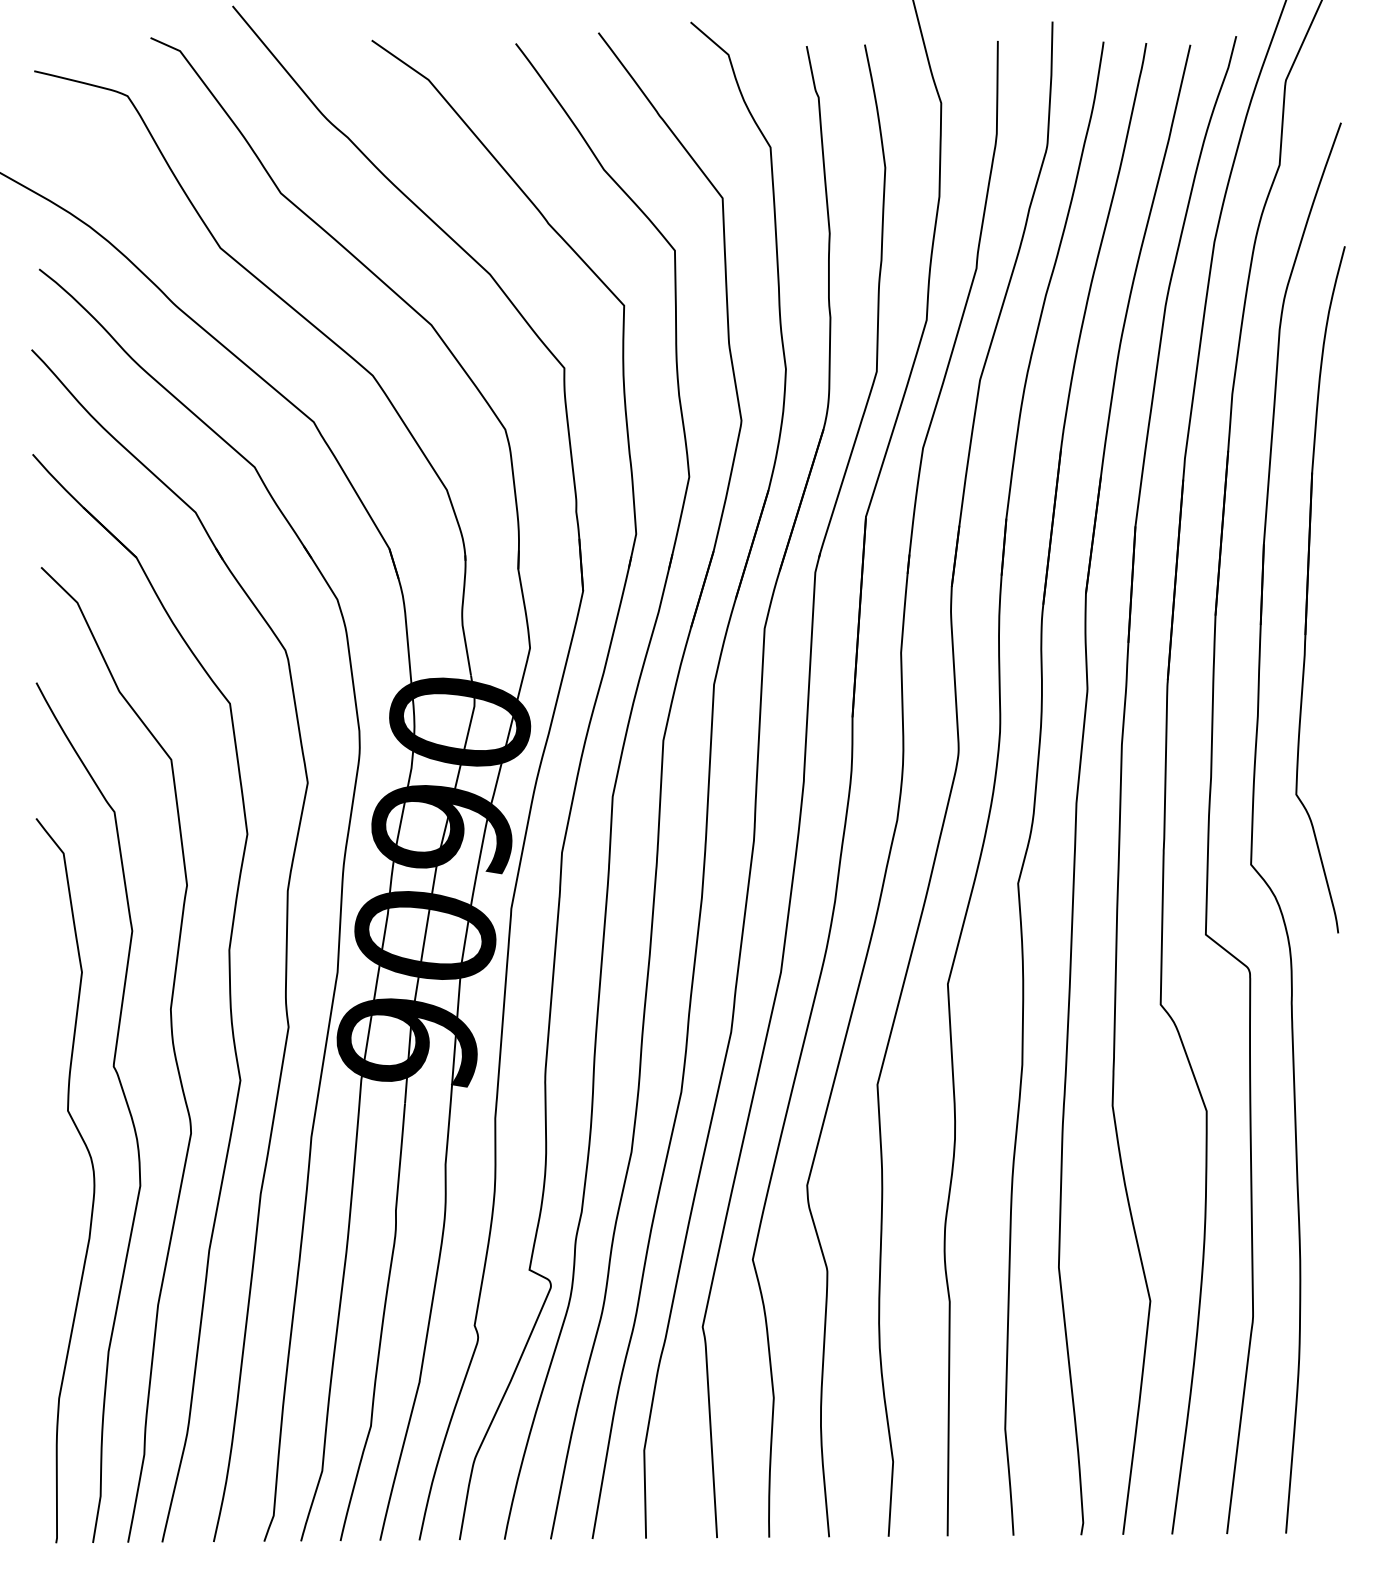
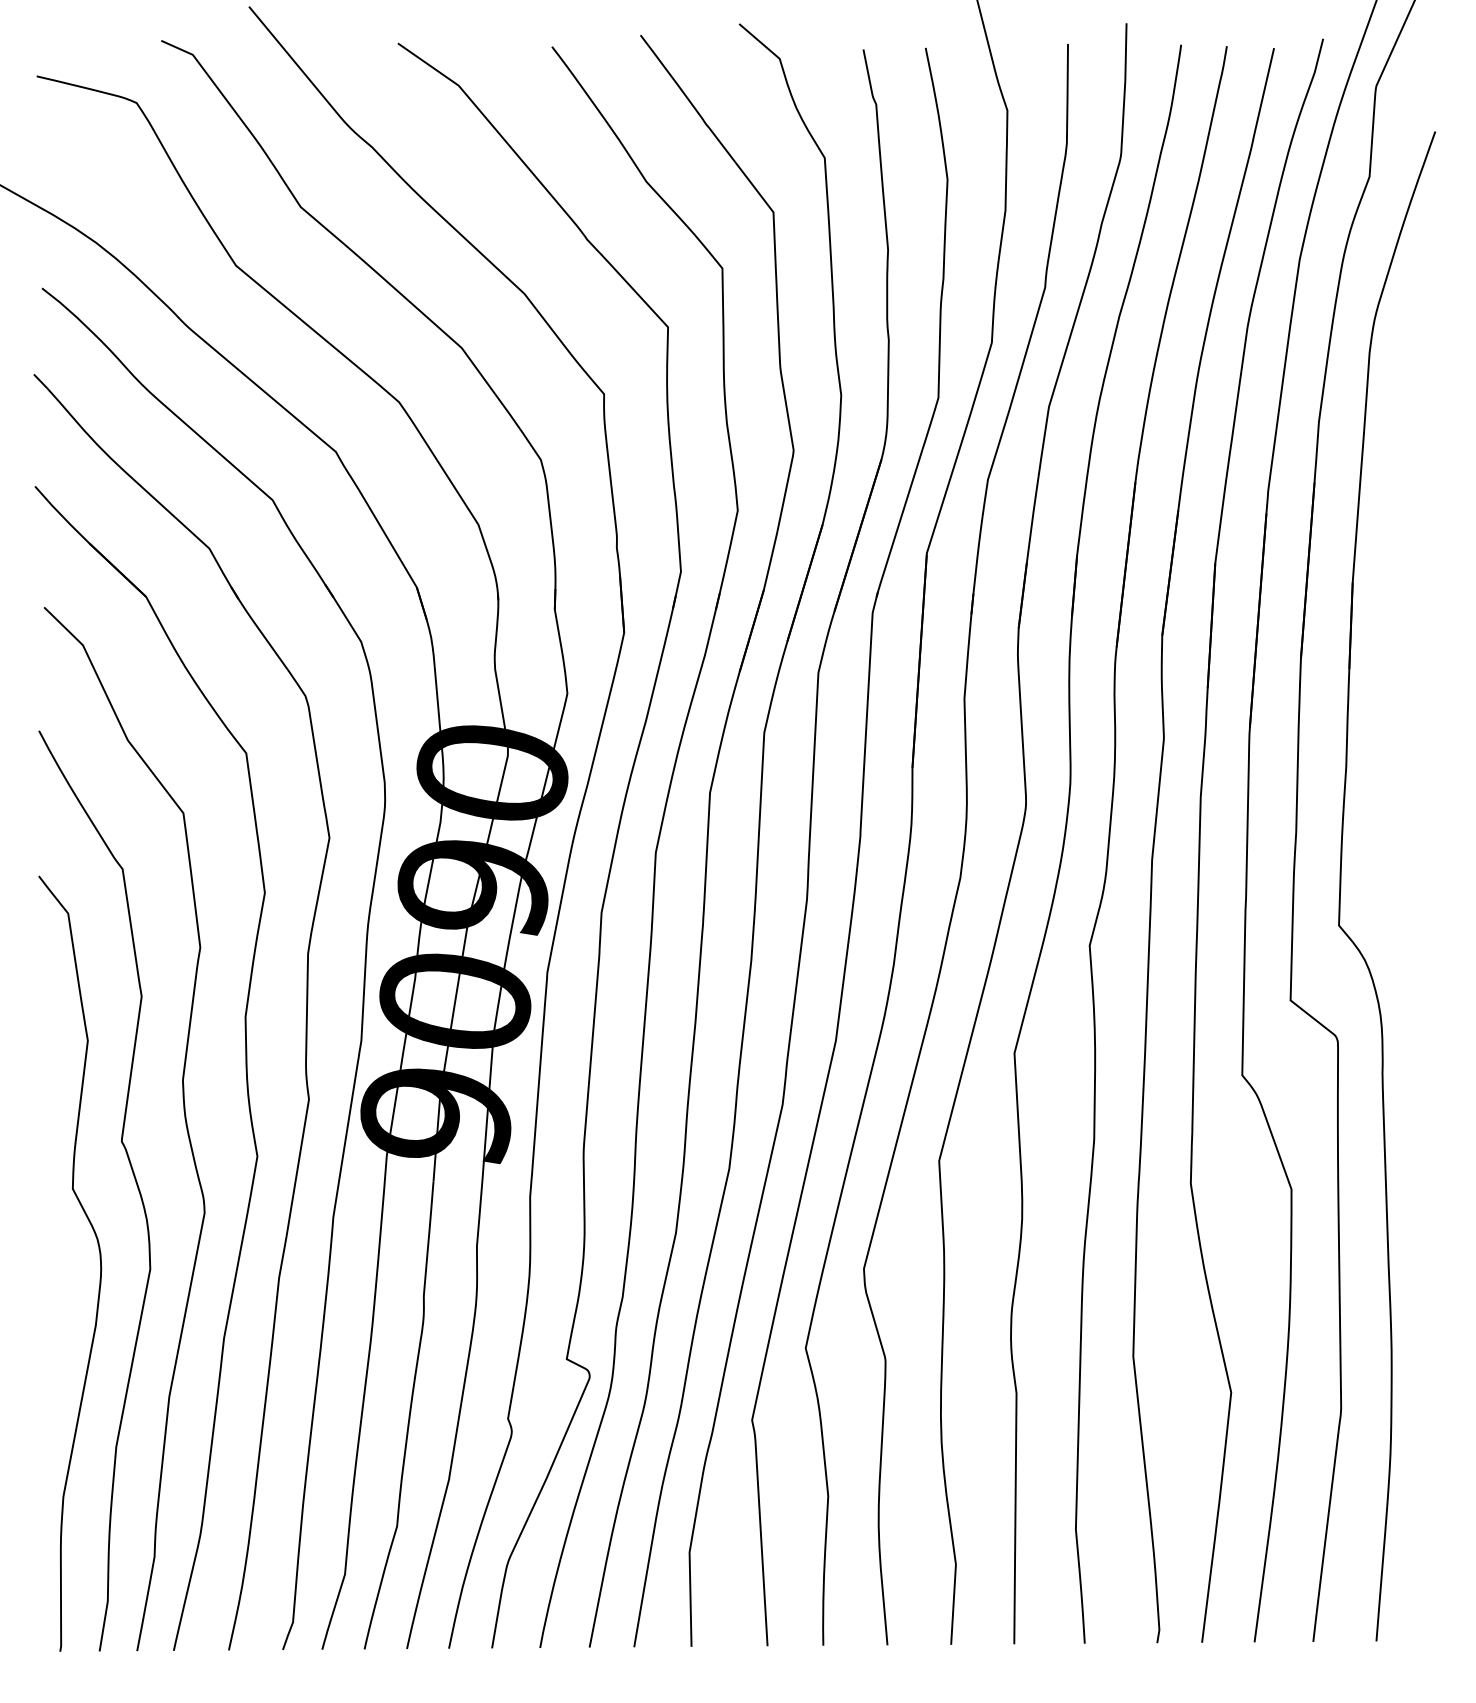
part: (1308, 589) -> (1400, 631), removed

